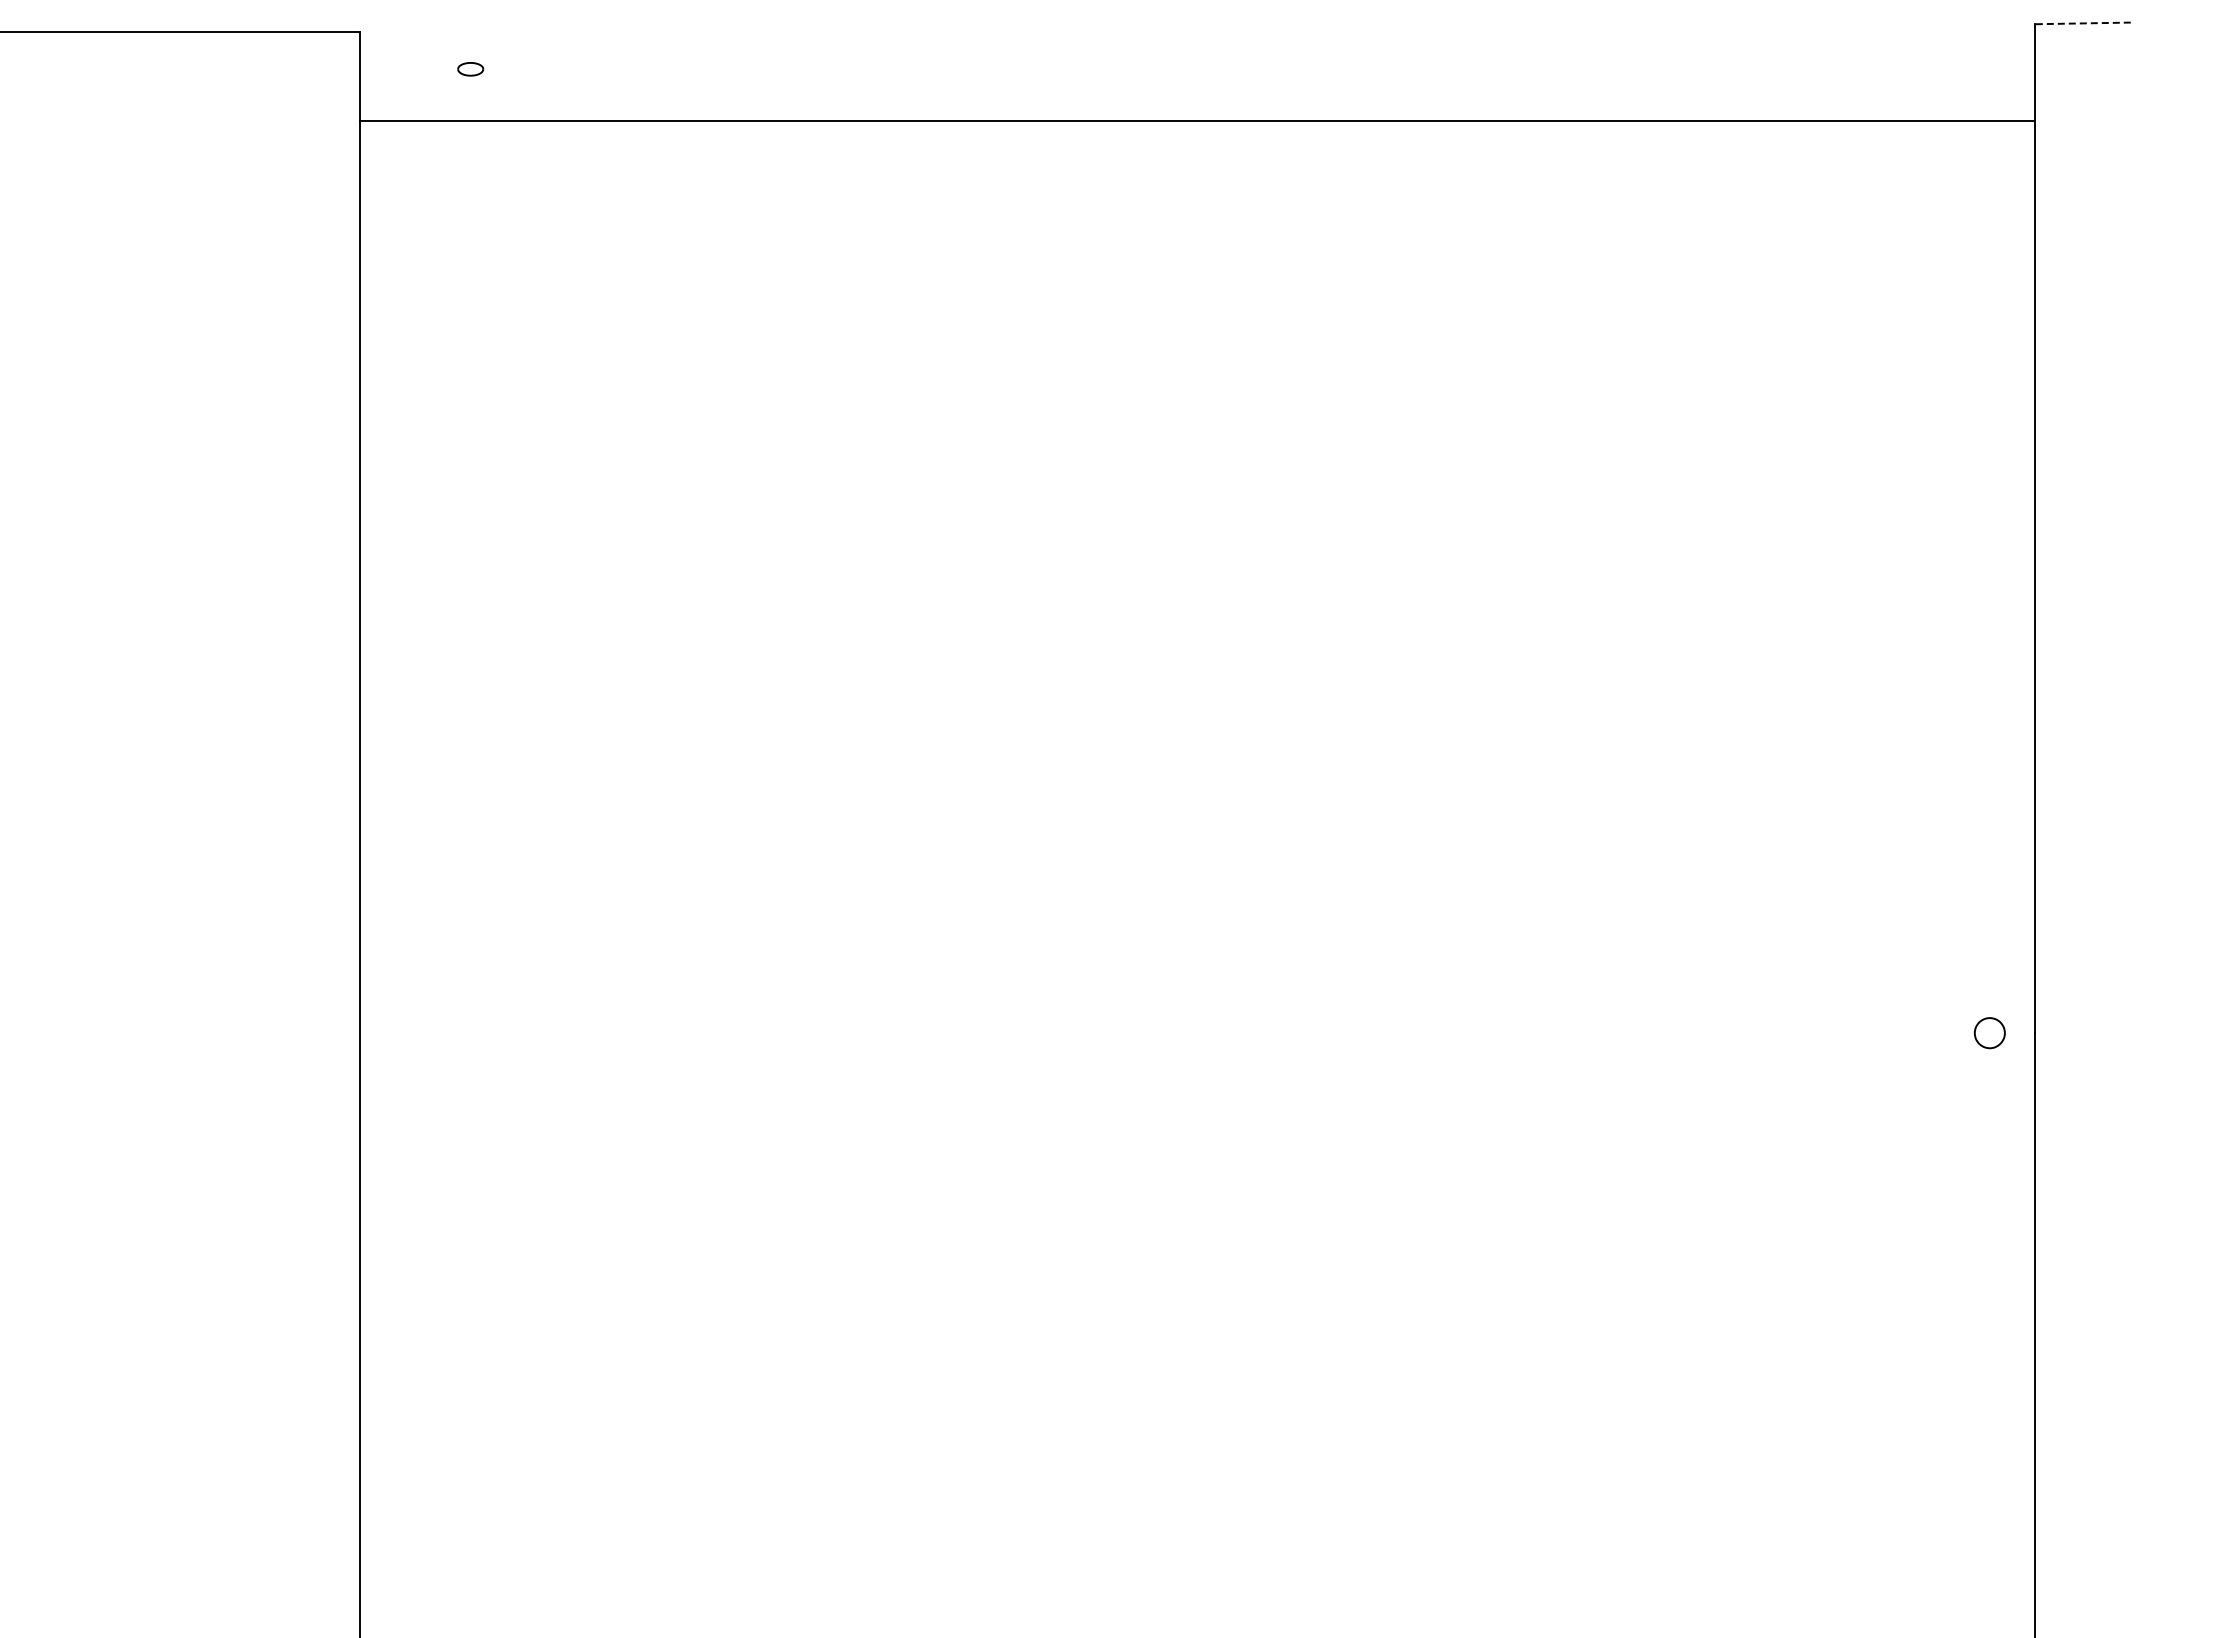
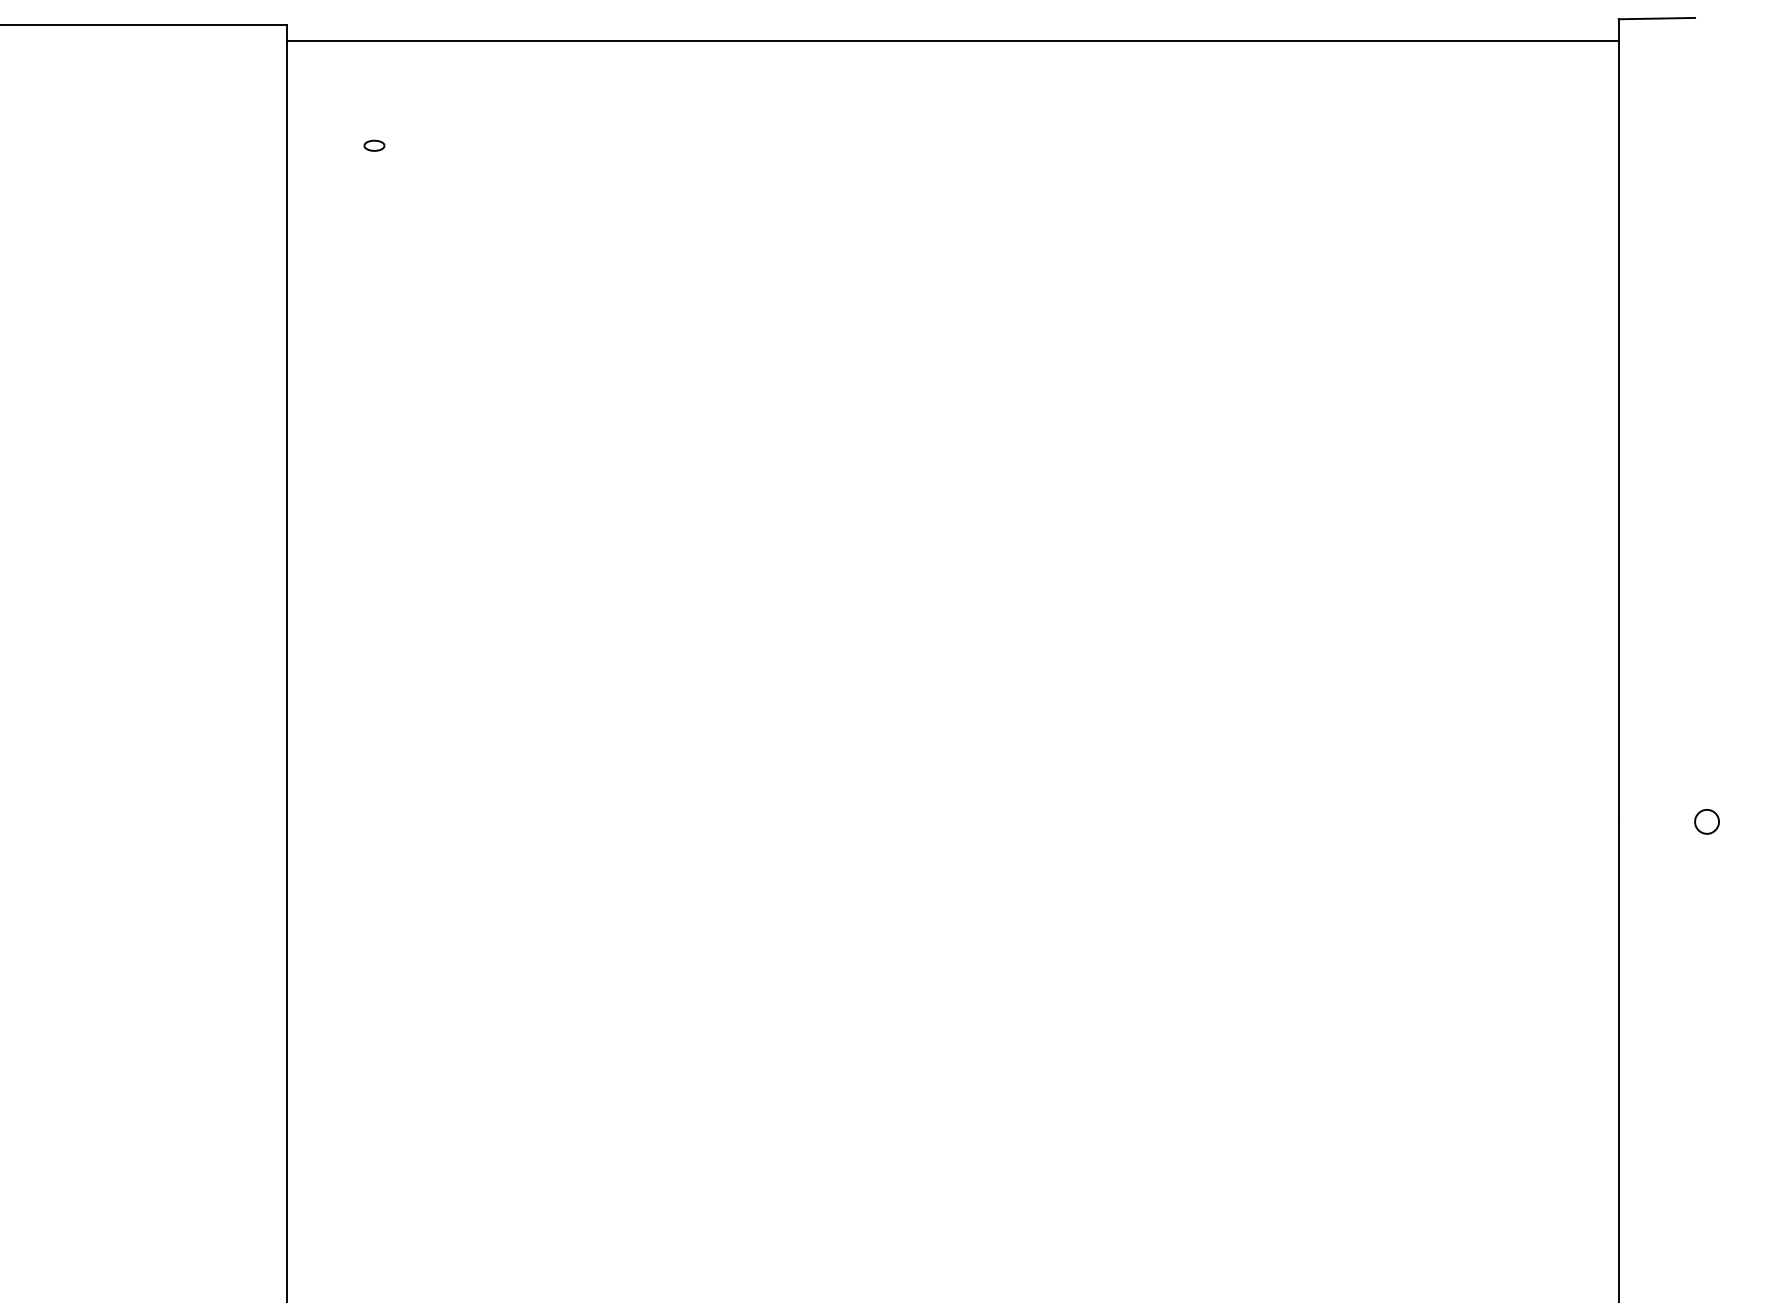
line: (2082, 23) -> (1656, 18), dashed -> solid
part: (470, 69) -> (374, 145), moved
line: (1197, 120) -> (952, 40), moved
part: (1989, 1033) -> (1706, 822), moved

